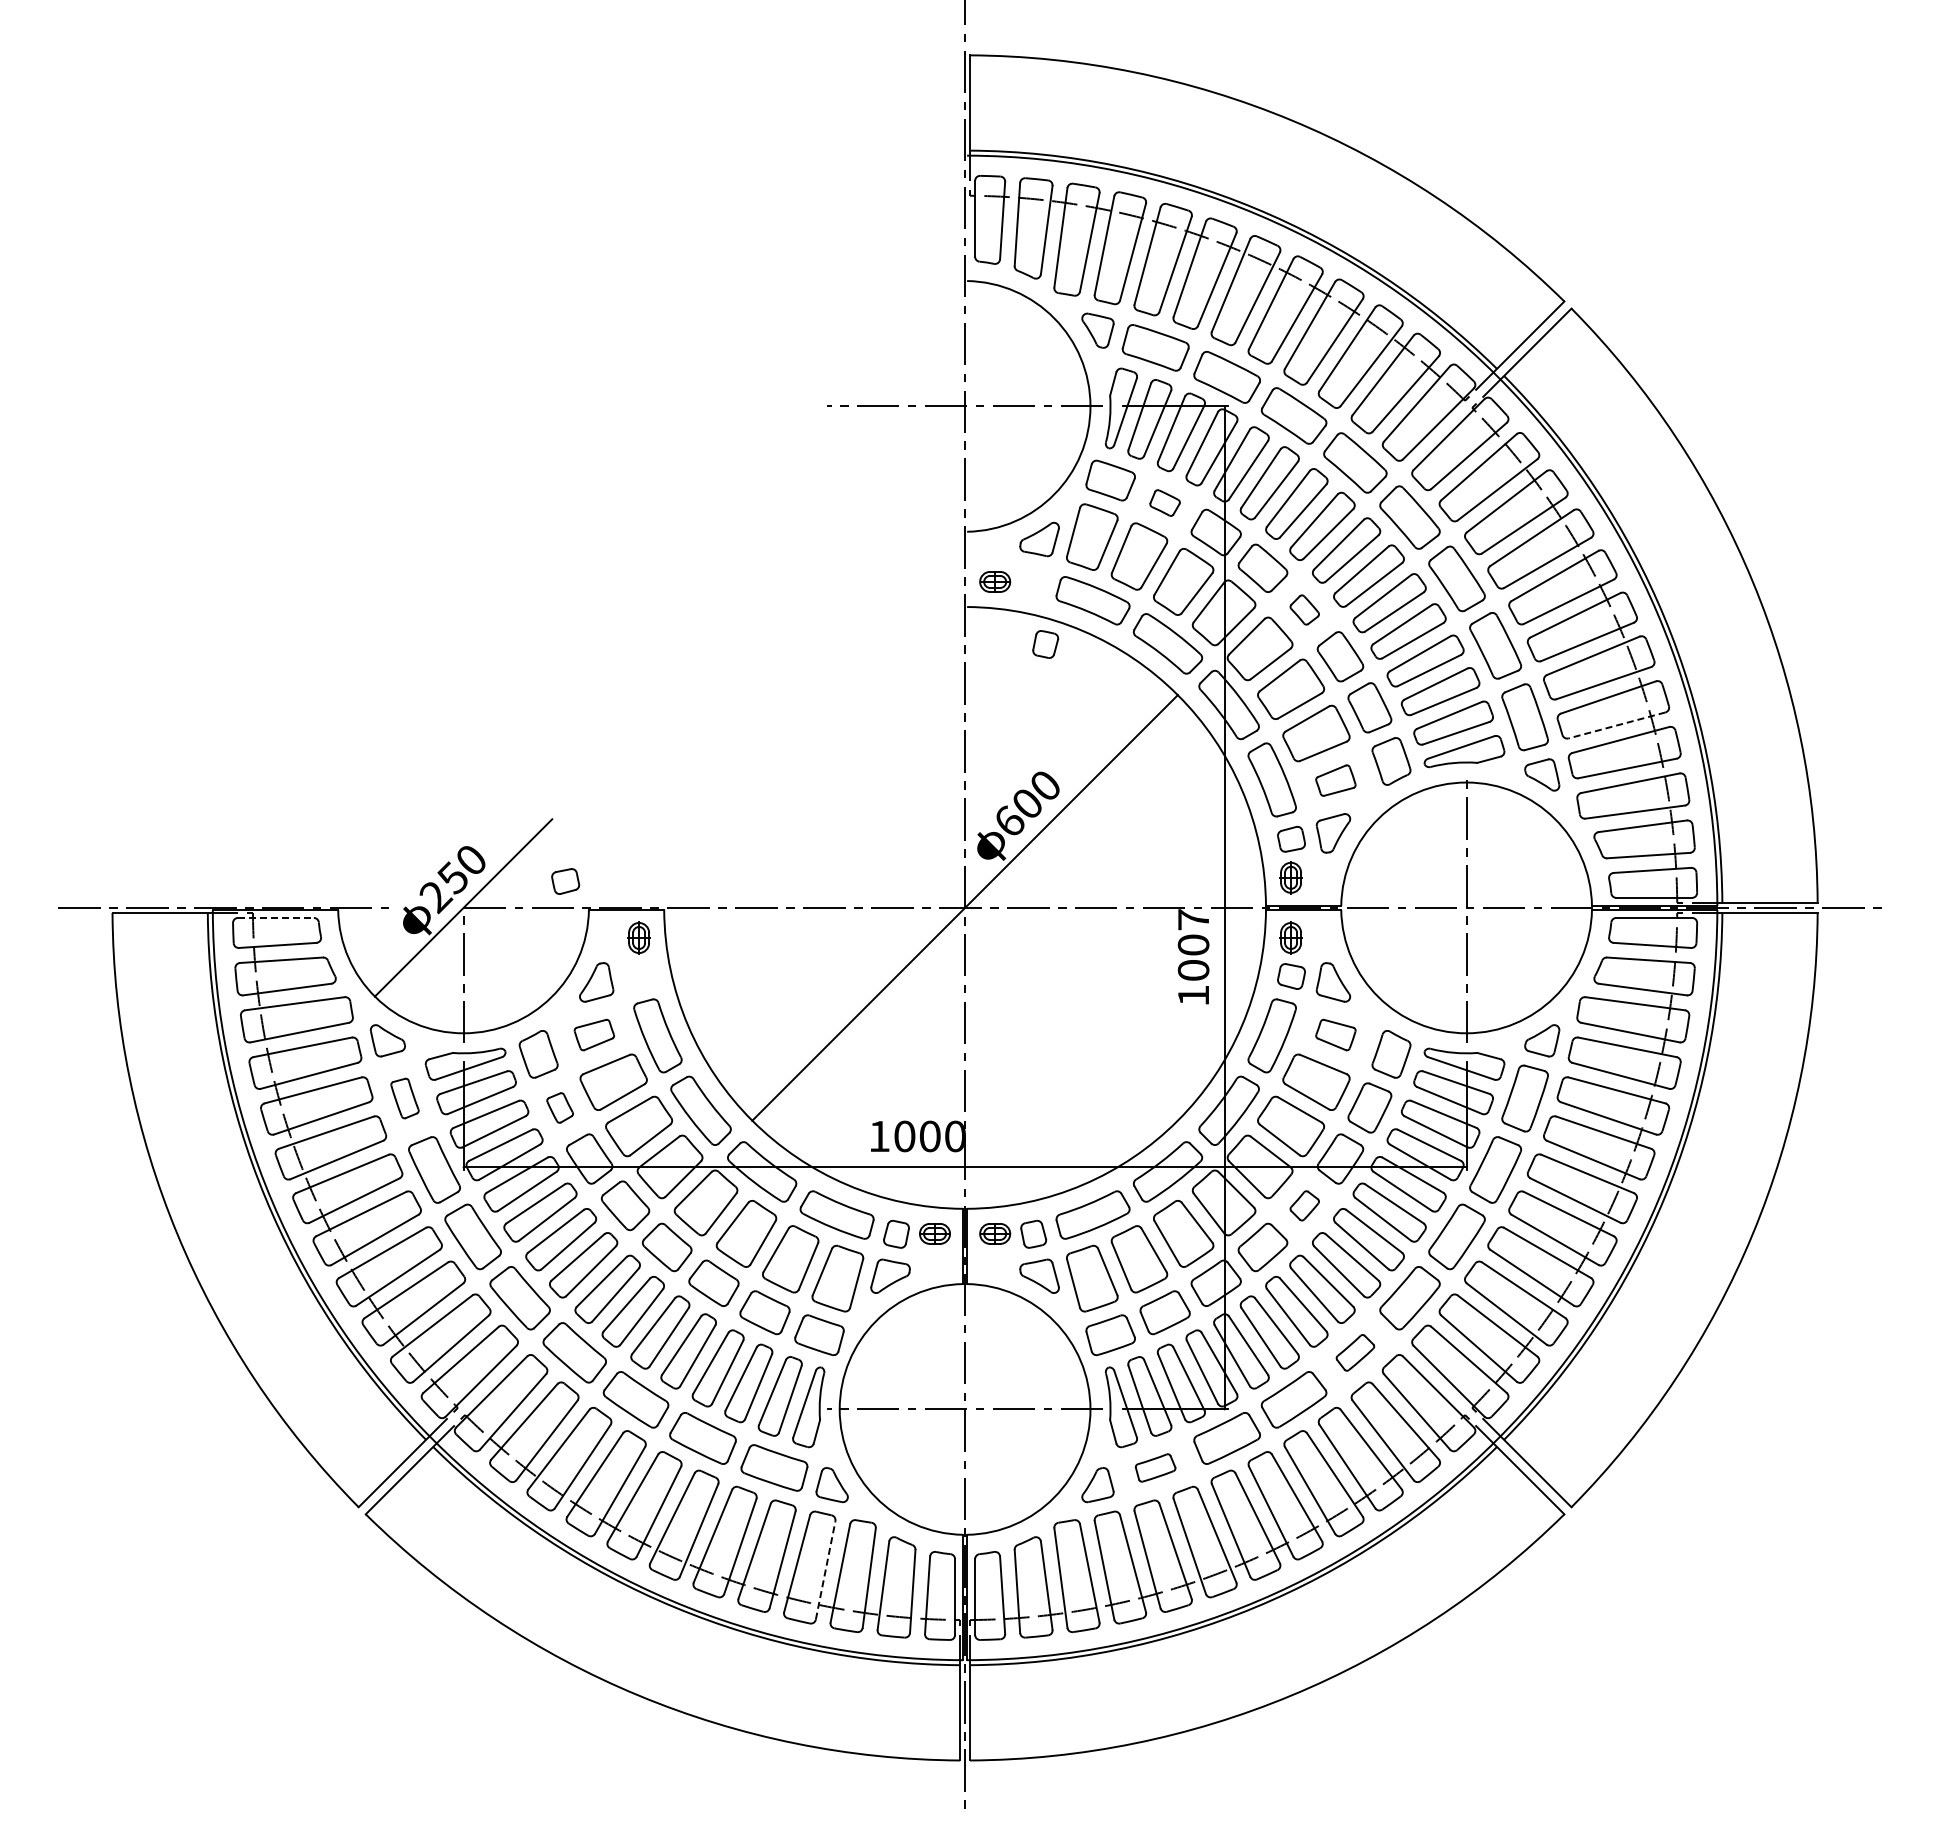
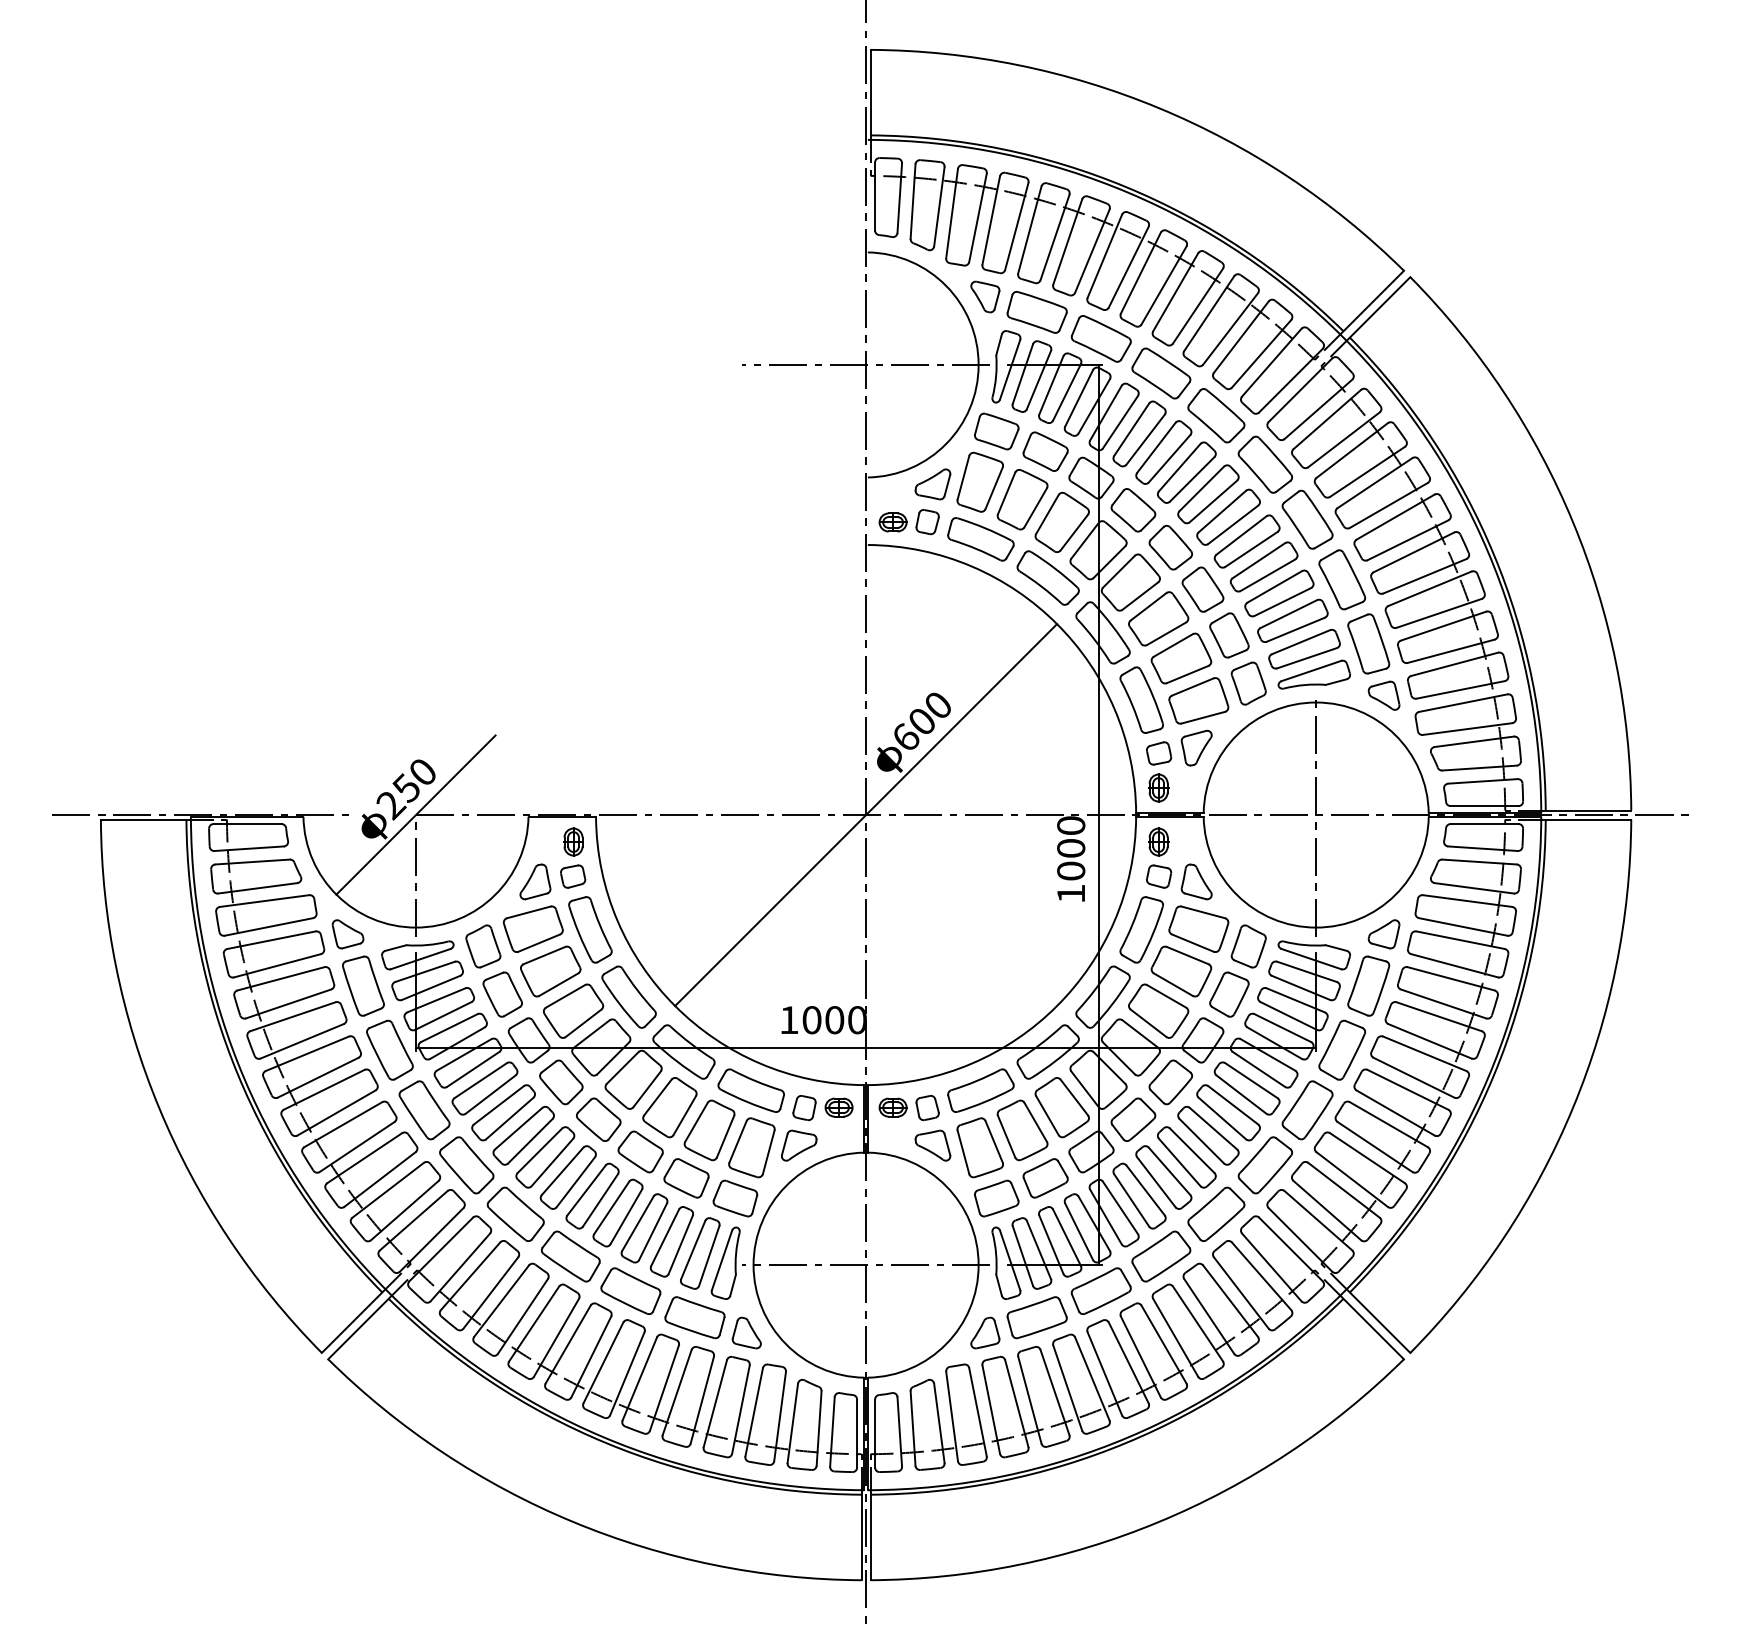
part: (1164, 502) -> (1045, 451), size x1.67
part: (1304, 609) -> (1170, 547), size x1.67
part: (1045, 644) -> (927, 522), moved
line: (1616, 725) -> (1450, 651), dashed -> solid
part: (1335, 780) -> (1198, 700), size x1.67
part: (565, 881) -> (572, 876), moved
line: (275, 917) -> (247, 823), dashed -> solid
text: (1193, 919) -> (1071, 825), 1007 -> 1000
part: (594, 1034) -> (533, 928), size x1.67
part: (1335, 1034) -> (1198, 928), size x1.67
part: (404, 1098) -> (362, 986), size x1.67
part: (559, 1107) -> (502, 994), size x1.67
part: (1304, 1205) -> (1170, 1082), size x1.67
part: (1355, 1352) -> (1216, 1214), size x1.67
part: (1155, 1467) -> (1036, 1317), size x1.67
line: (825, 1569) -> (740, 1408), dashed -> solid

